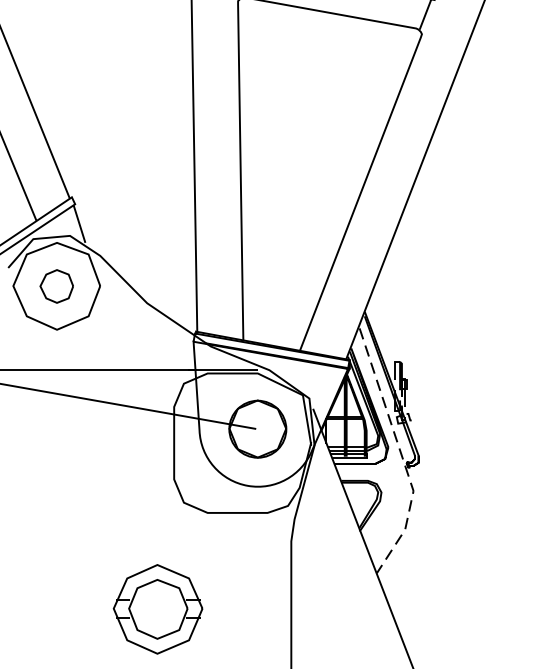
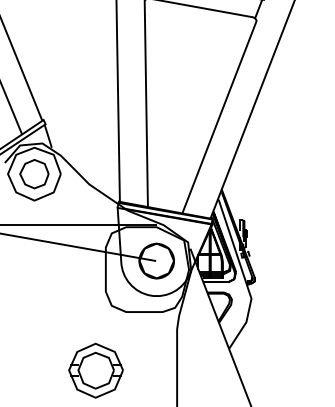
part: (56, 286) -> (34, 174), size x1.43
line: (402, 456) -> (244, 277), dashed -> solid

